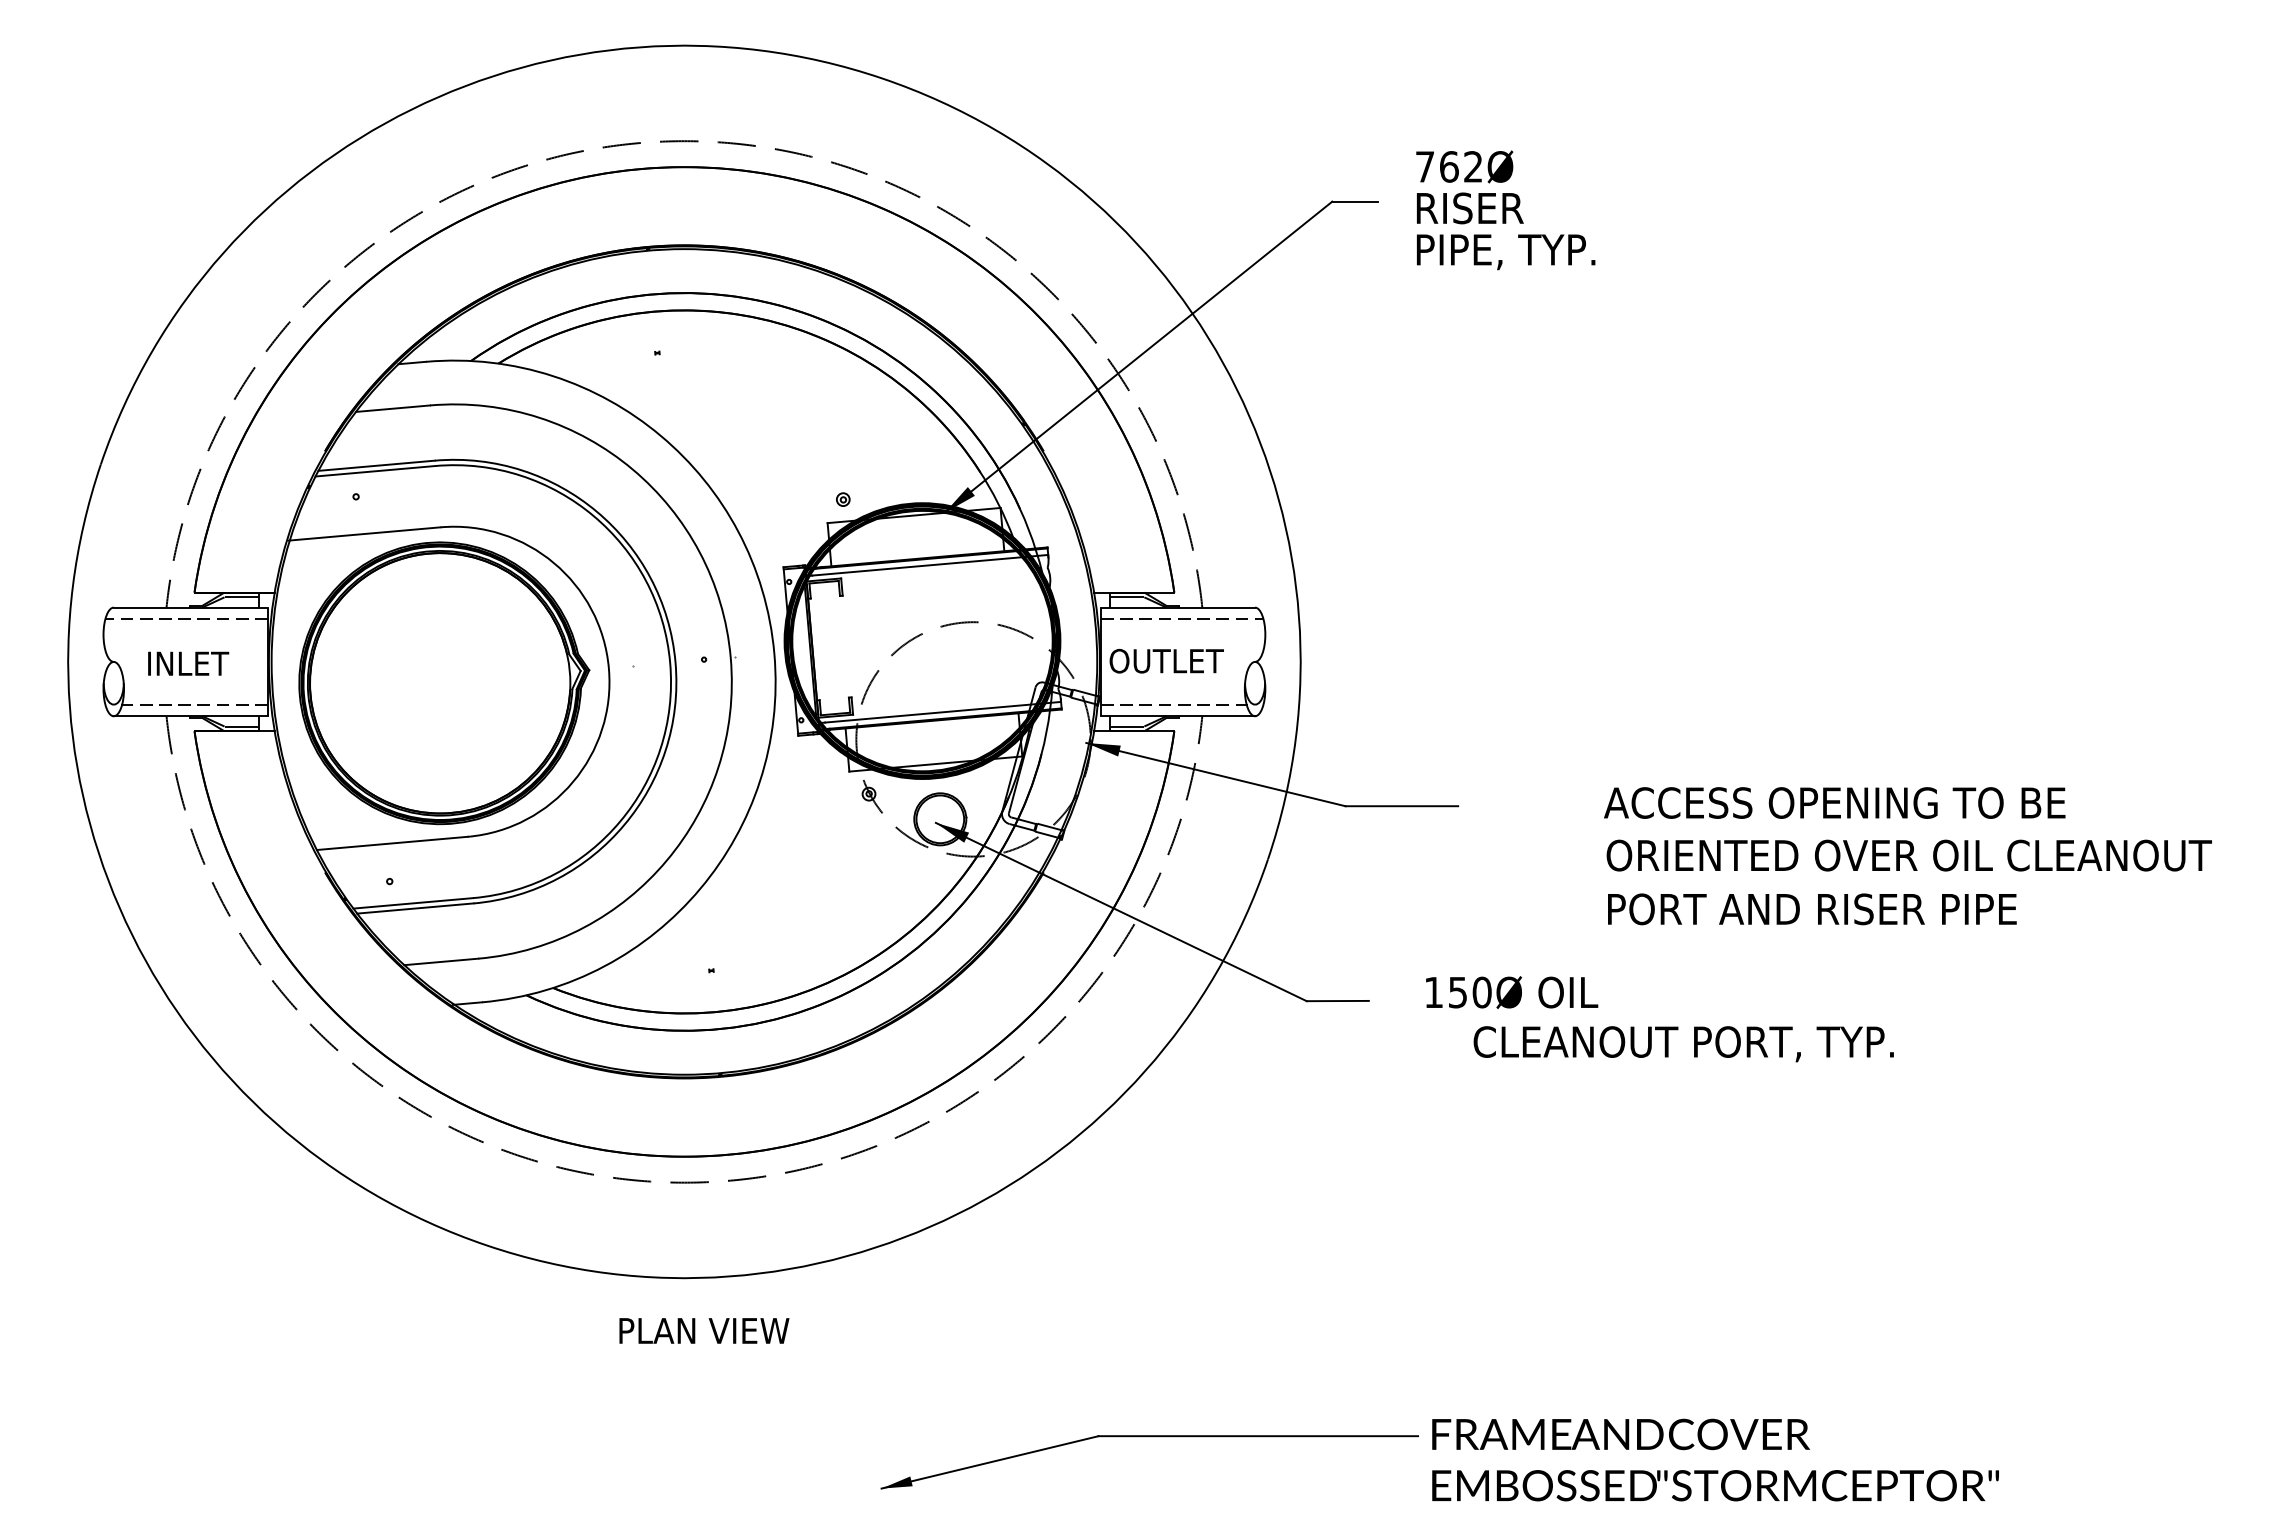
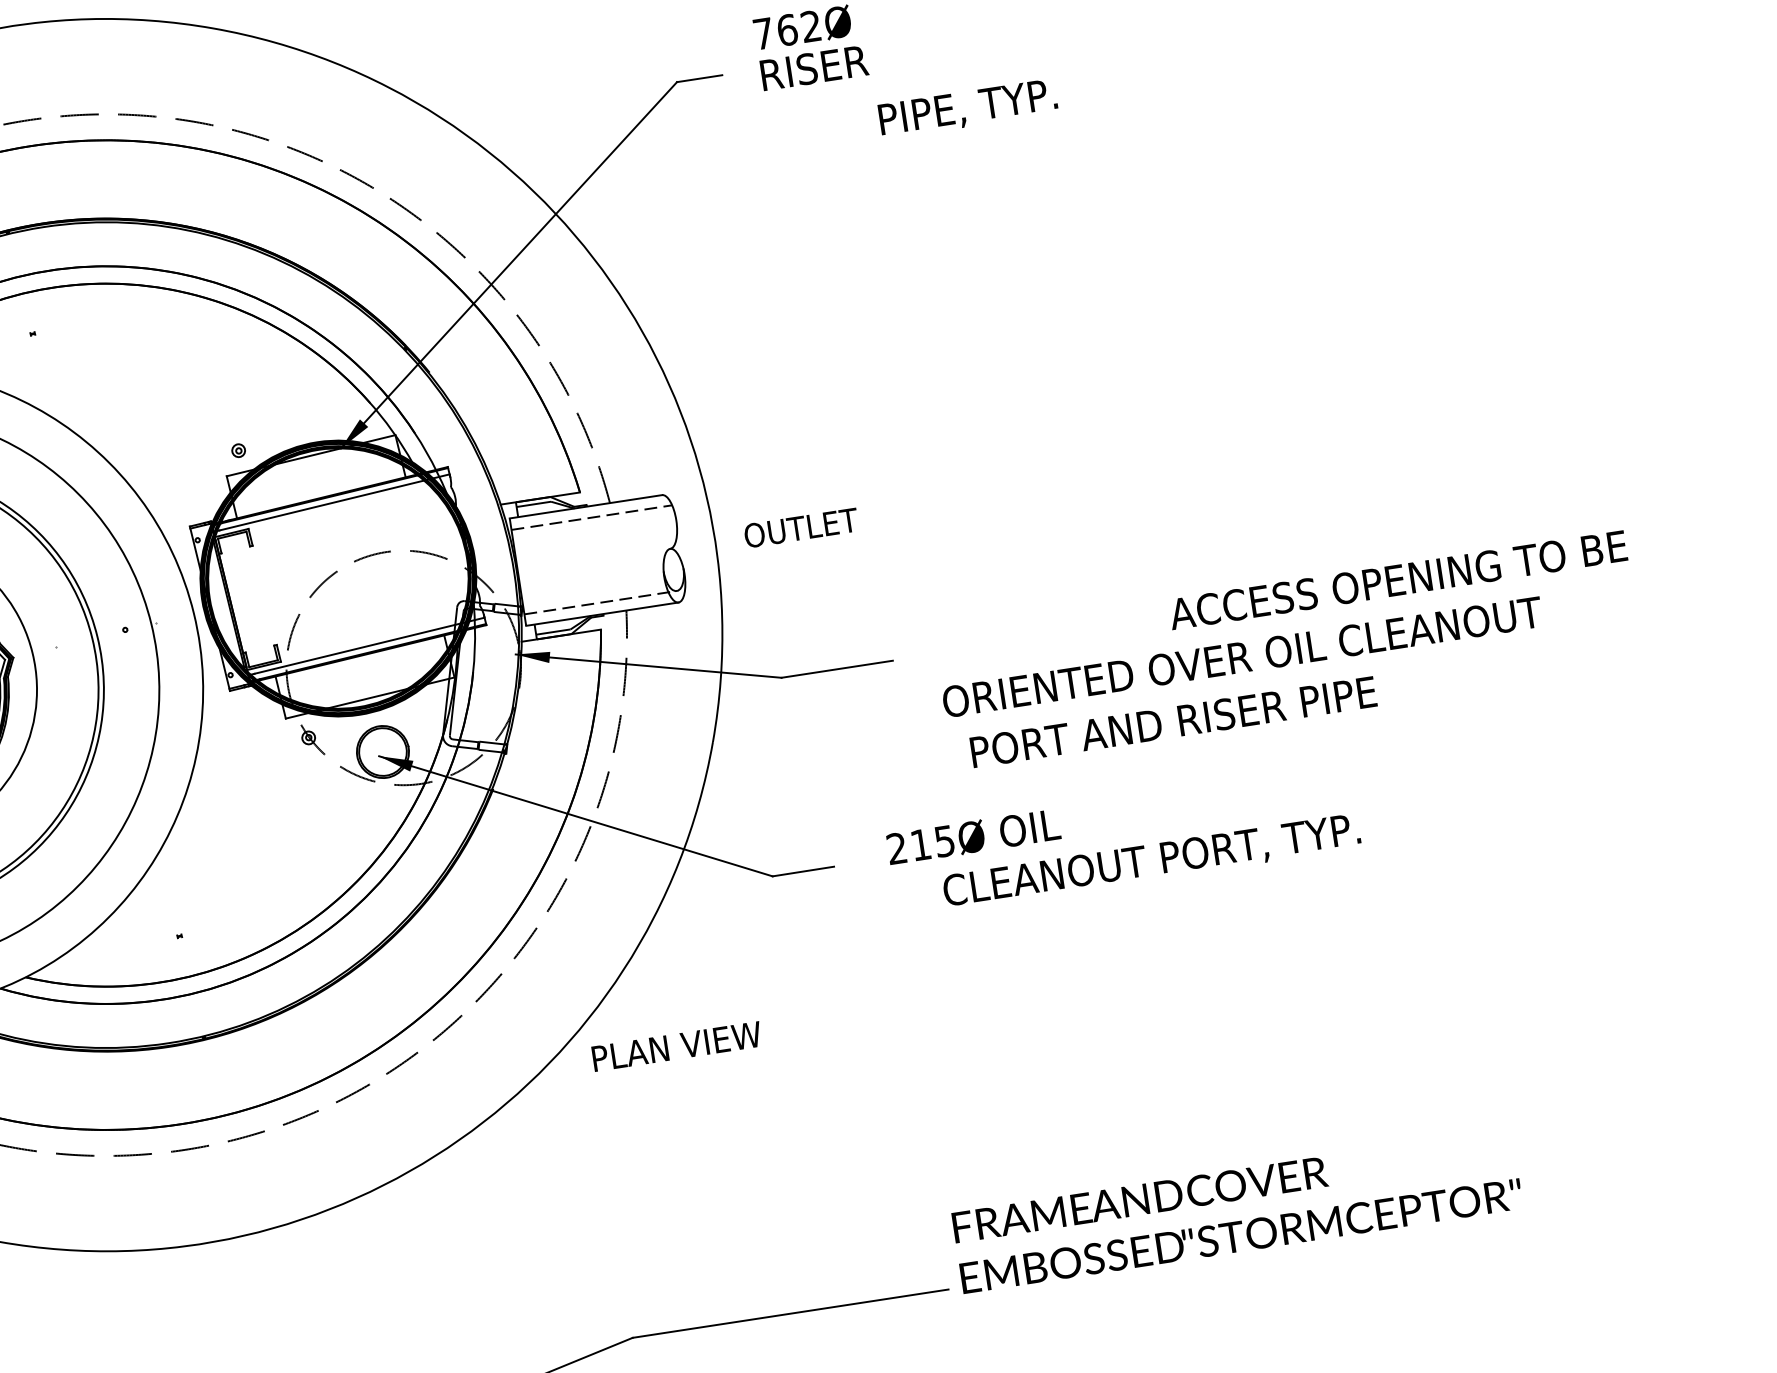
text: (1506, 252) -> (968, 109), moved
text: (1166, 660) -> (800, 527), moved
text: (1834, 802) -> (1397, 579), moved
text: (1908, 855) -> (1241, 657), moved
text: (1812, 909) -> (1173, 722), moved
text: (1457, 992) -> (920, 844), 150Ø -> 215Ø
text: (704, 1330) -> (677, 1046), moved
text: (1715, 1459) -> (1237, 1210), moved

